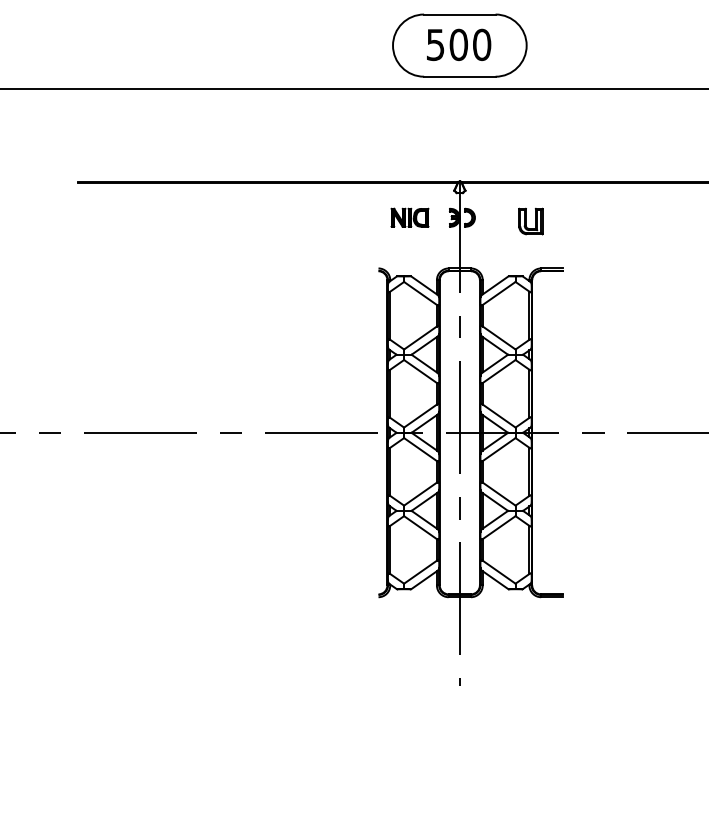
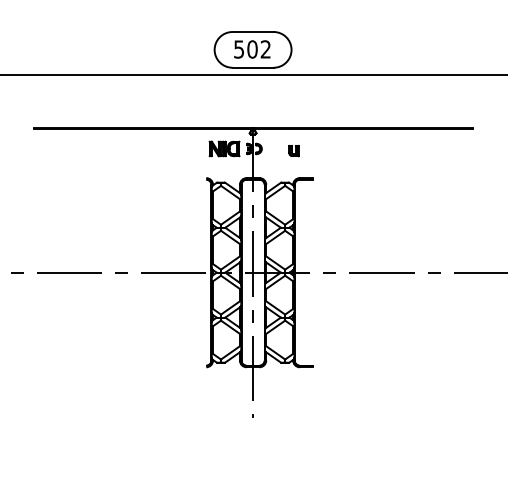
text: (481, 44) -> (265, 49), 500 -> 502
part: (408, 216) -> (223, 148), size x1.4
part: (530, 220) -> (293, 150), size x0.7

